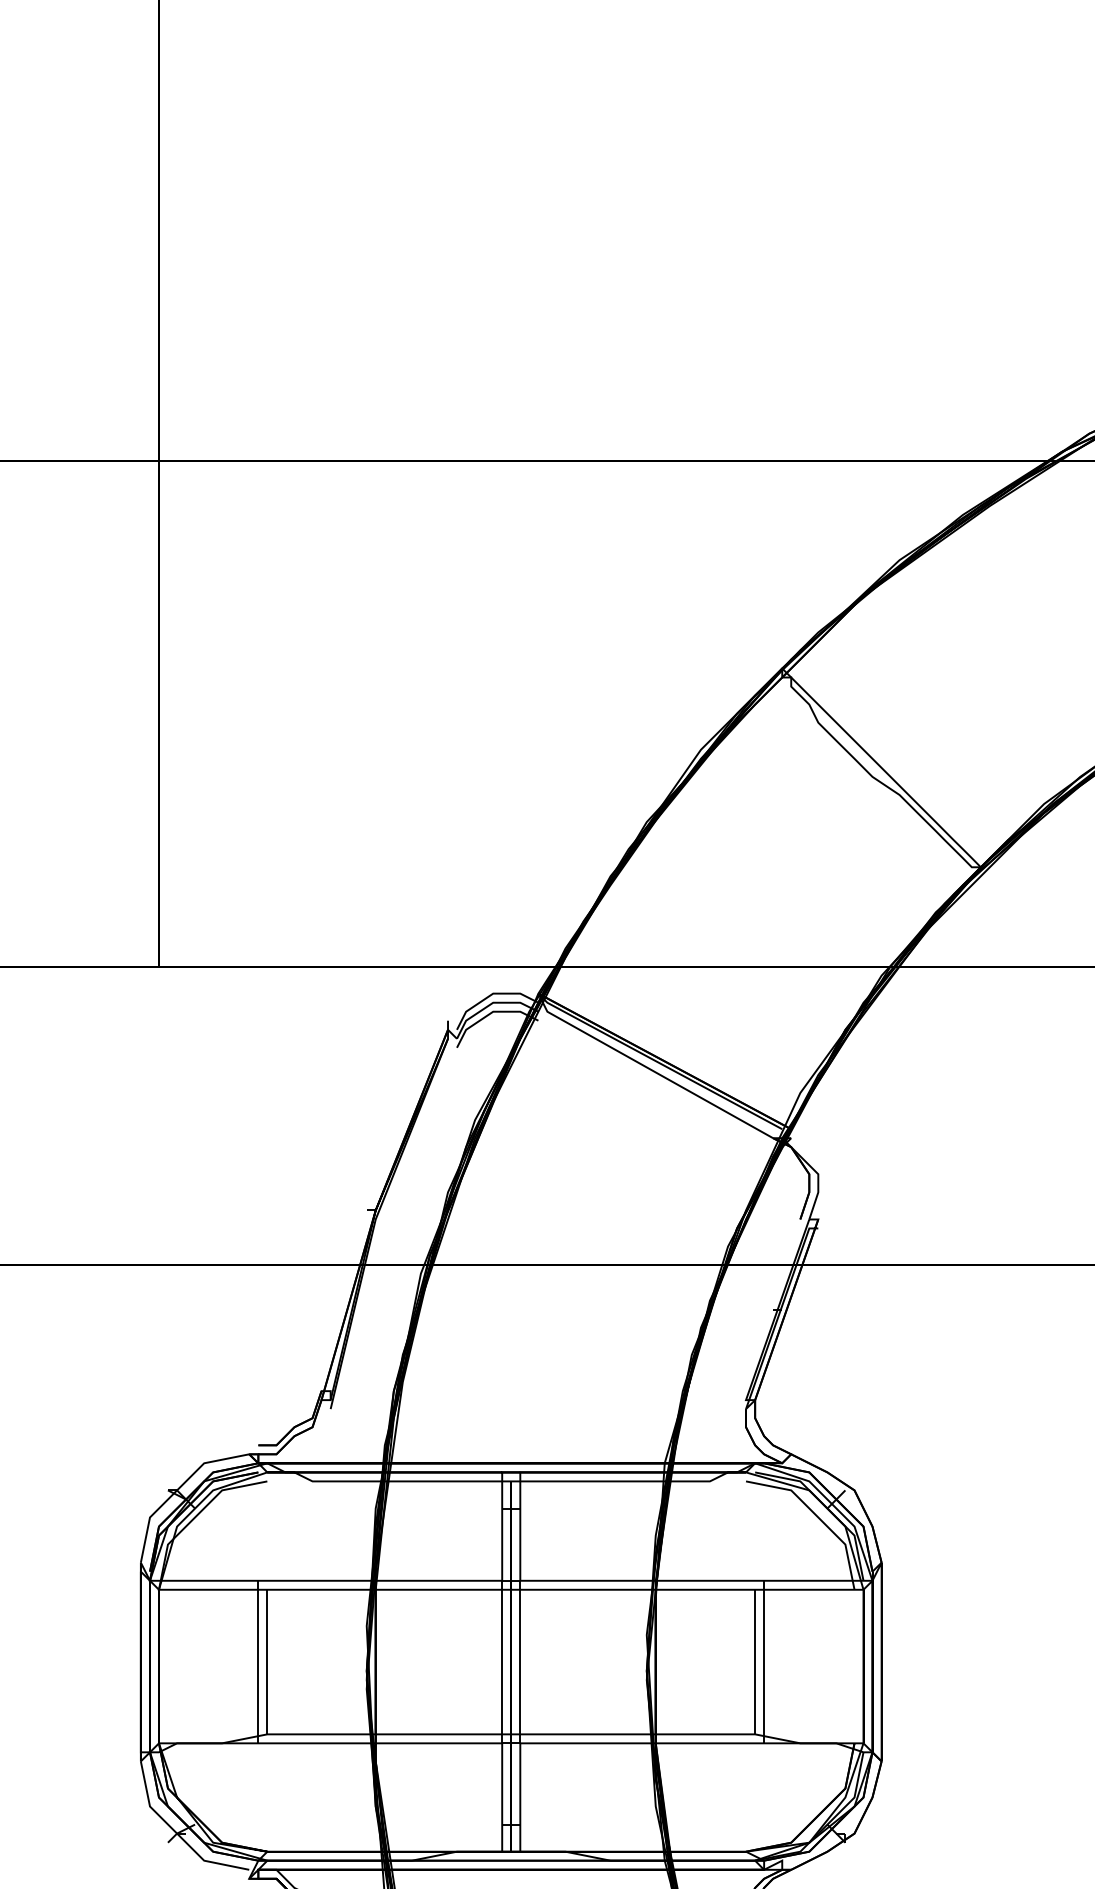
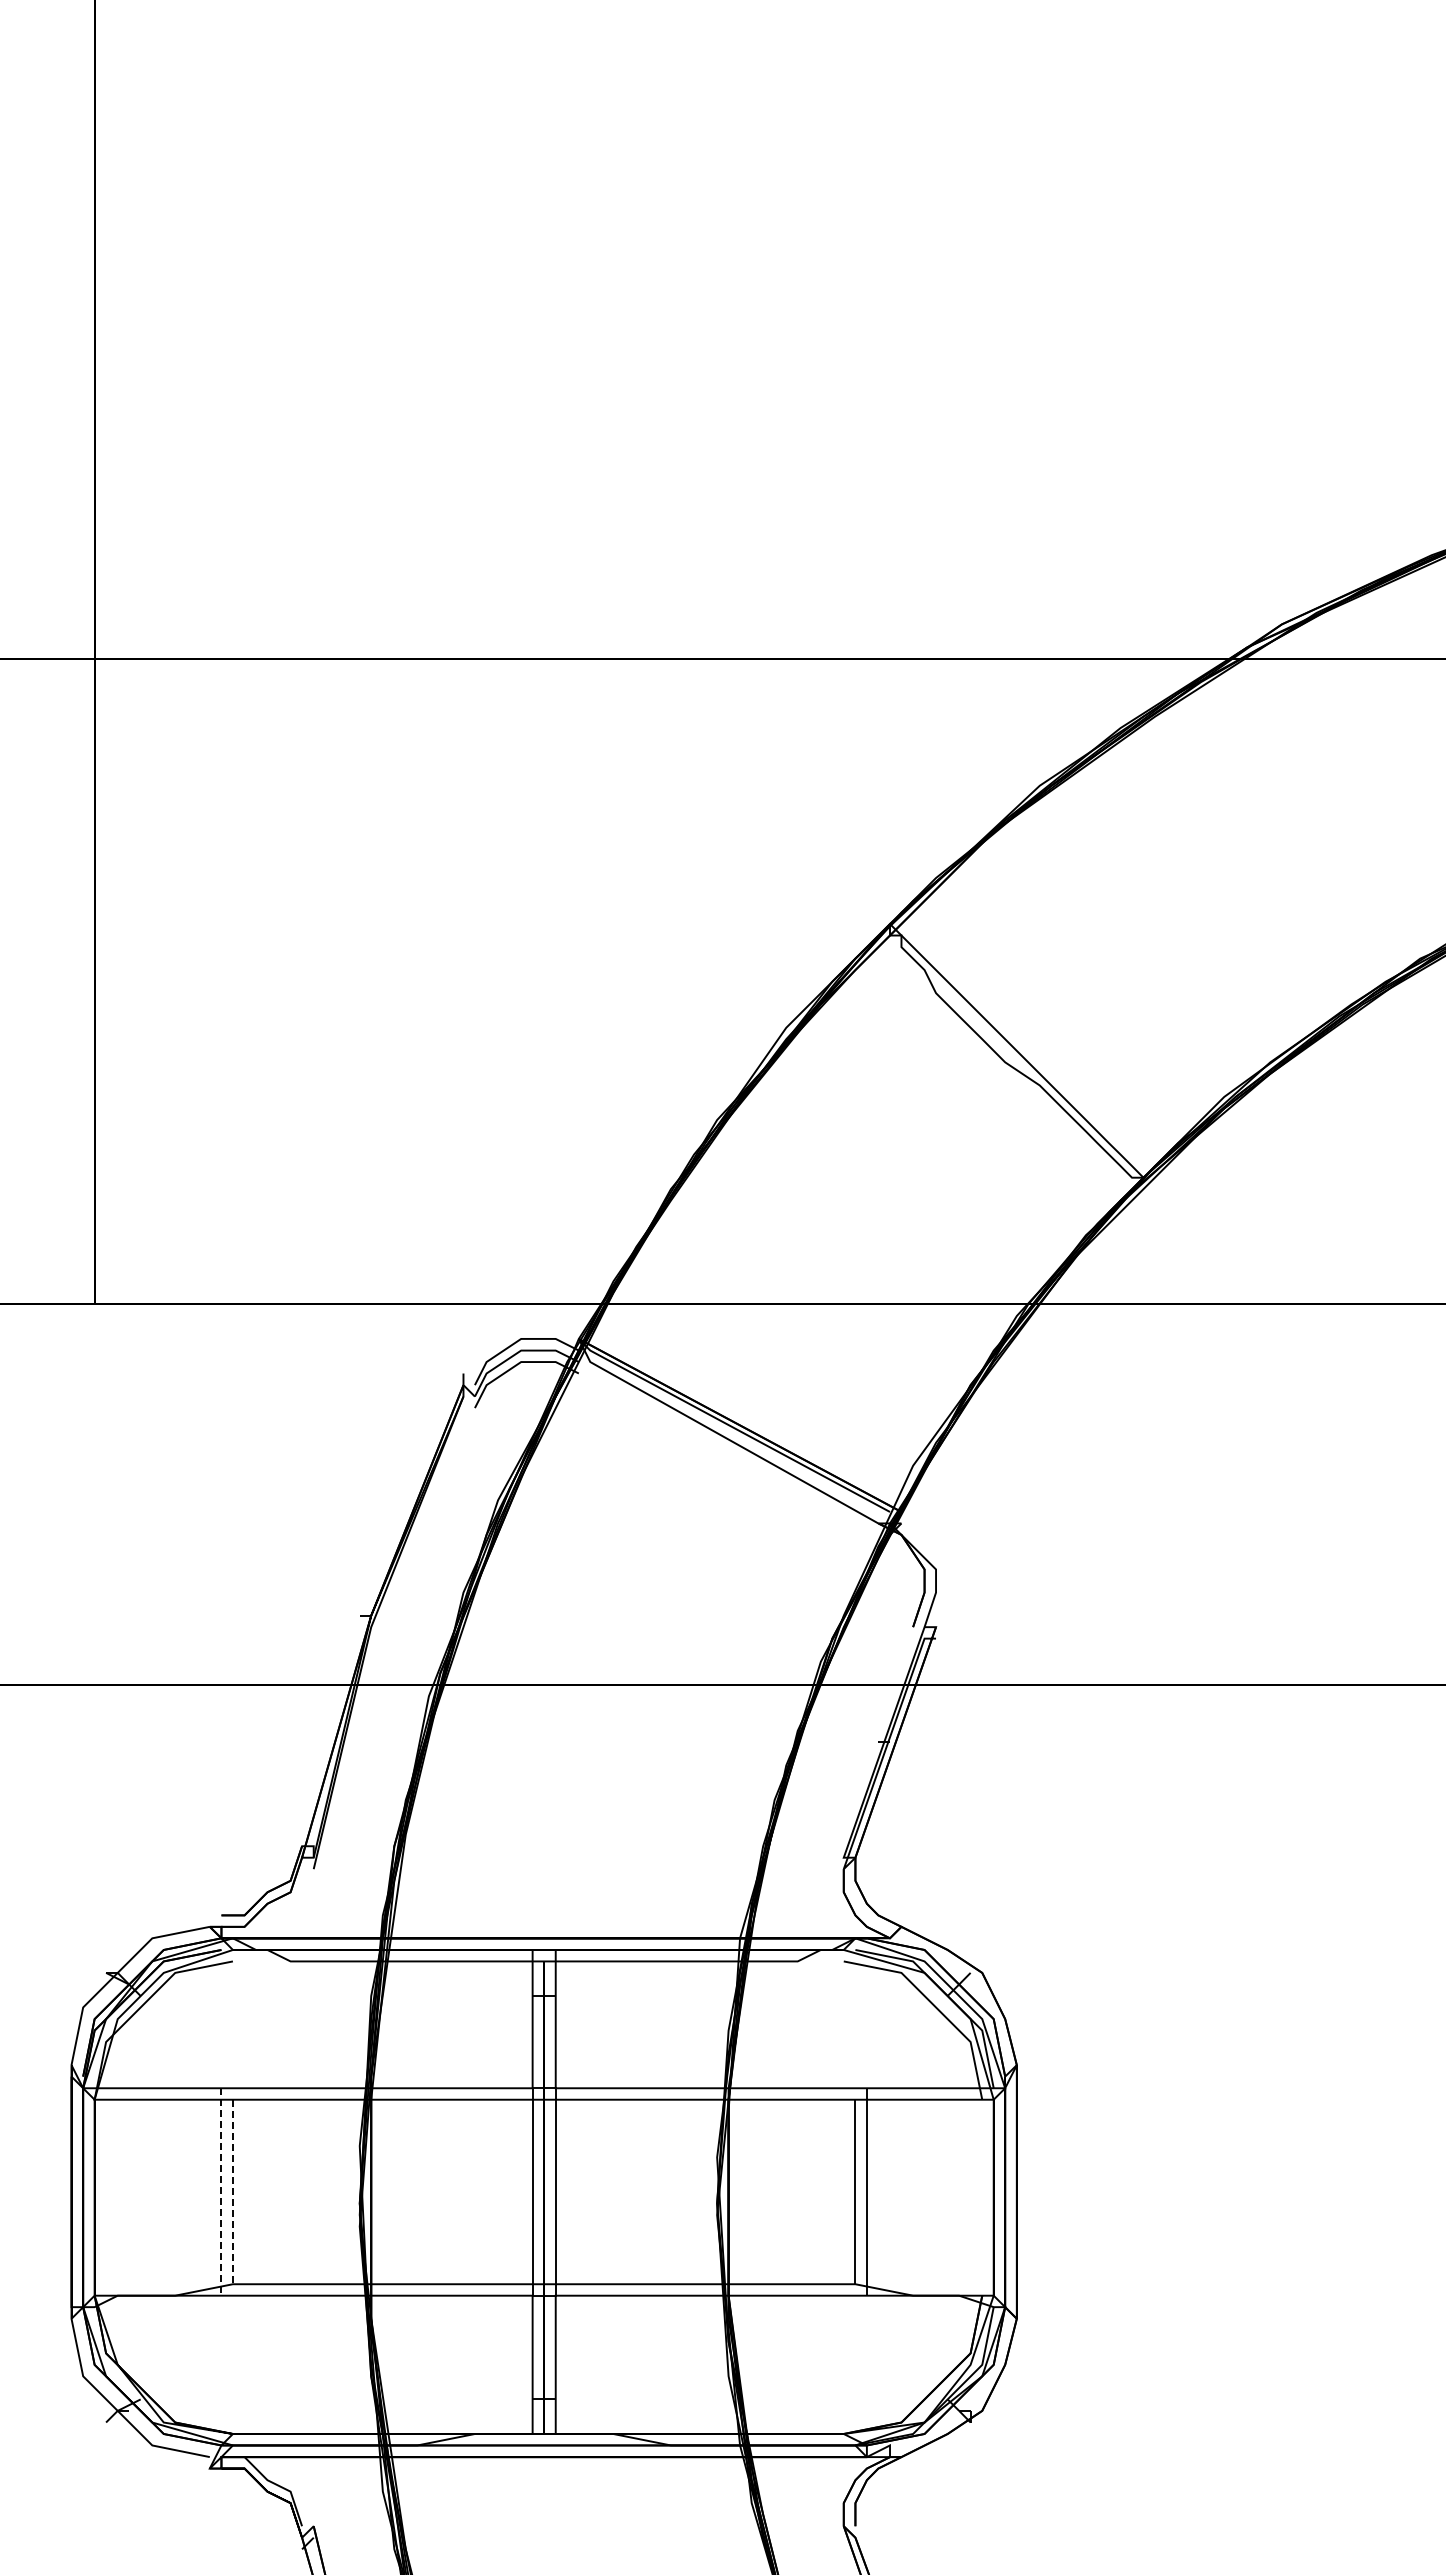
line: (258, 1661) -> (221, 2191), solid -> dashed
line: (267, 1662) -> (232, 2192), solid -> dashed

